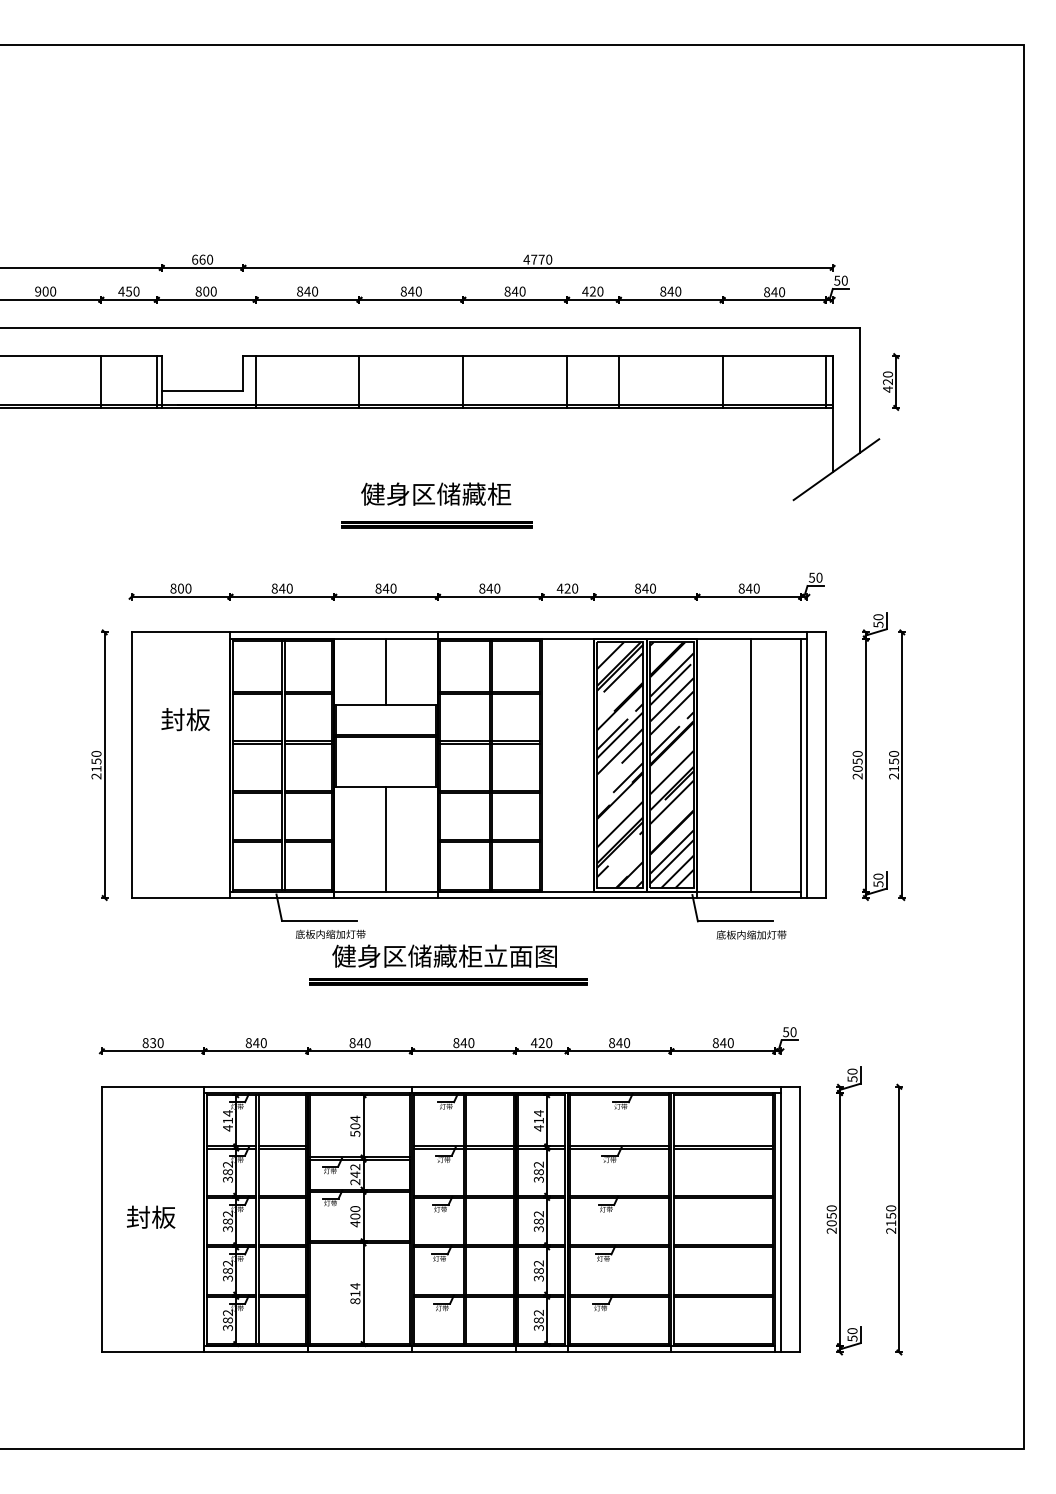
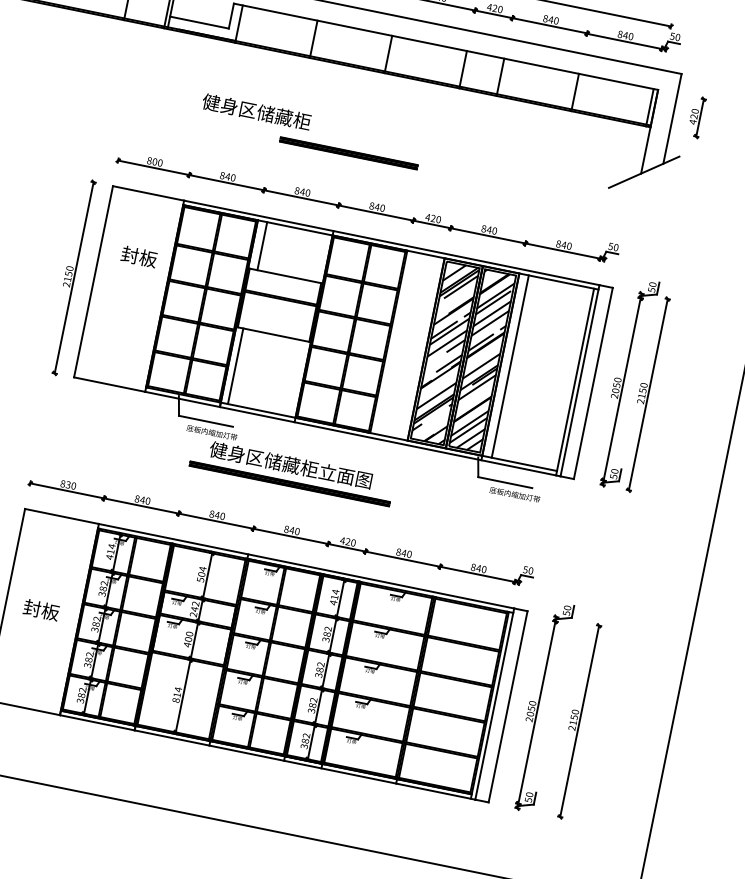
text: (436, 493) -> (257, 111), moved
line: (386, 671) -> (262, 245), moved
line: (750, 764) -> (510, 366), moved
line: (386, 838) -> (236, 365), moved

